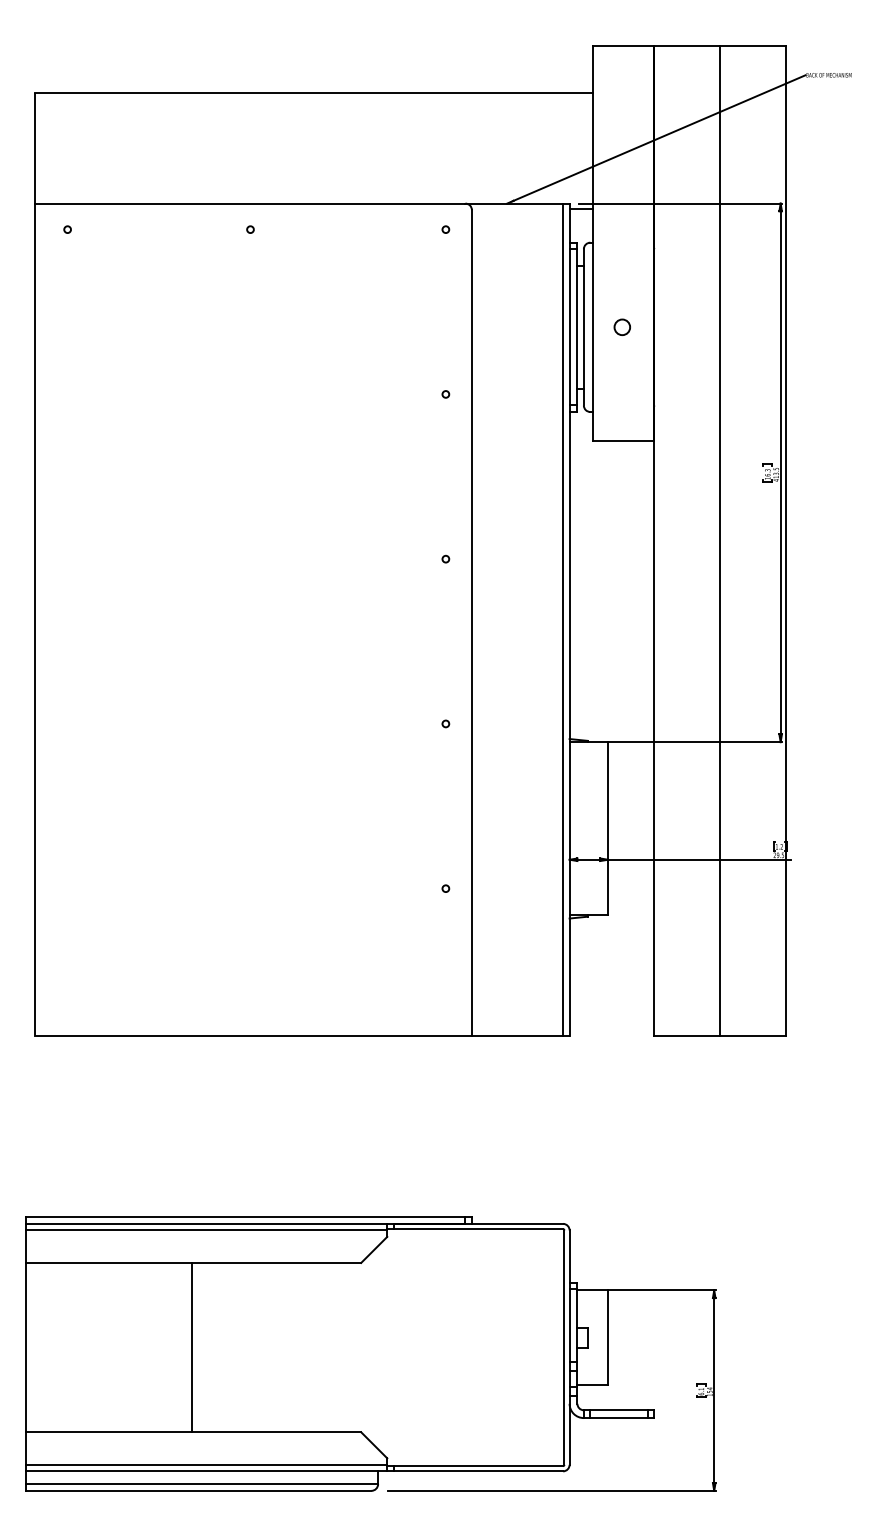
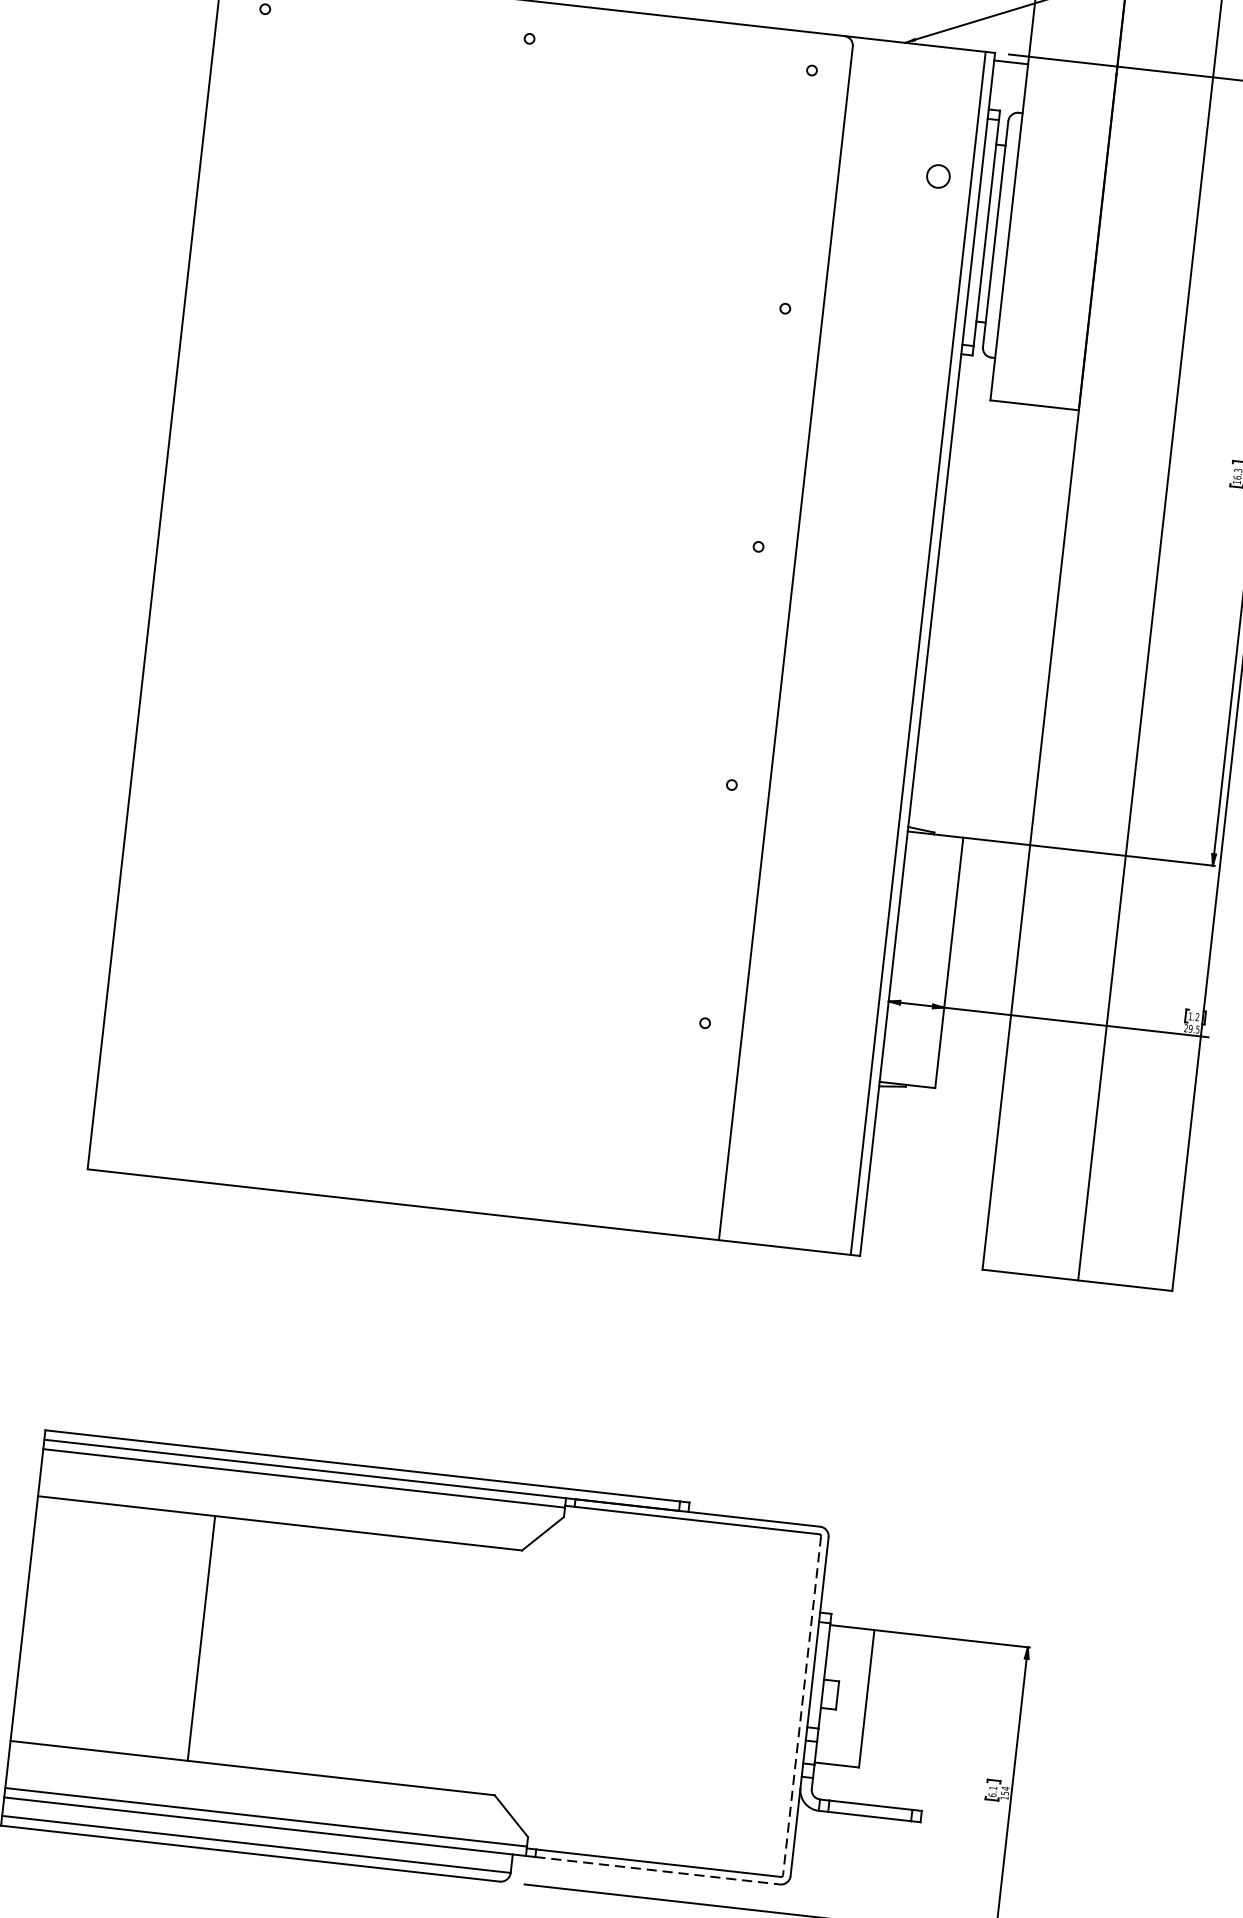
circle: (621, 326) -> (937, 175), moved
line: (191, 1347) -> (200, 1638), moved
line: (564, 1348) -> (802, 1707), solid -> dashed
line: (478, 1471) -> (657, 1870), solid -> dashed

